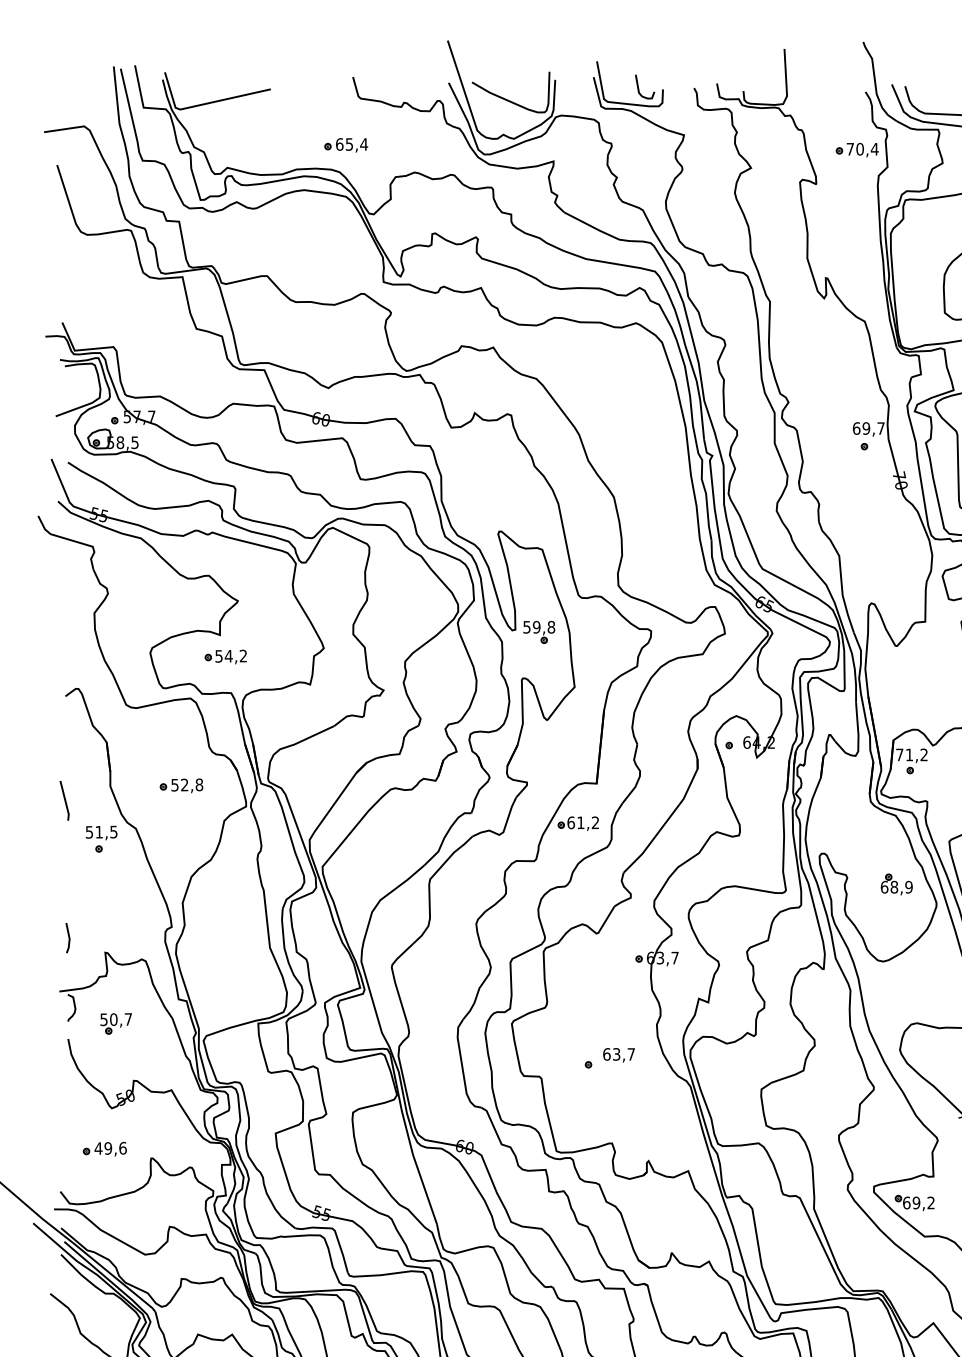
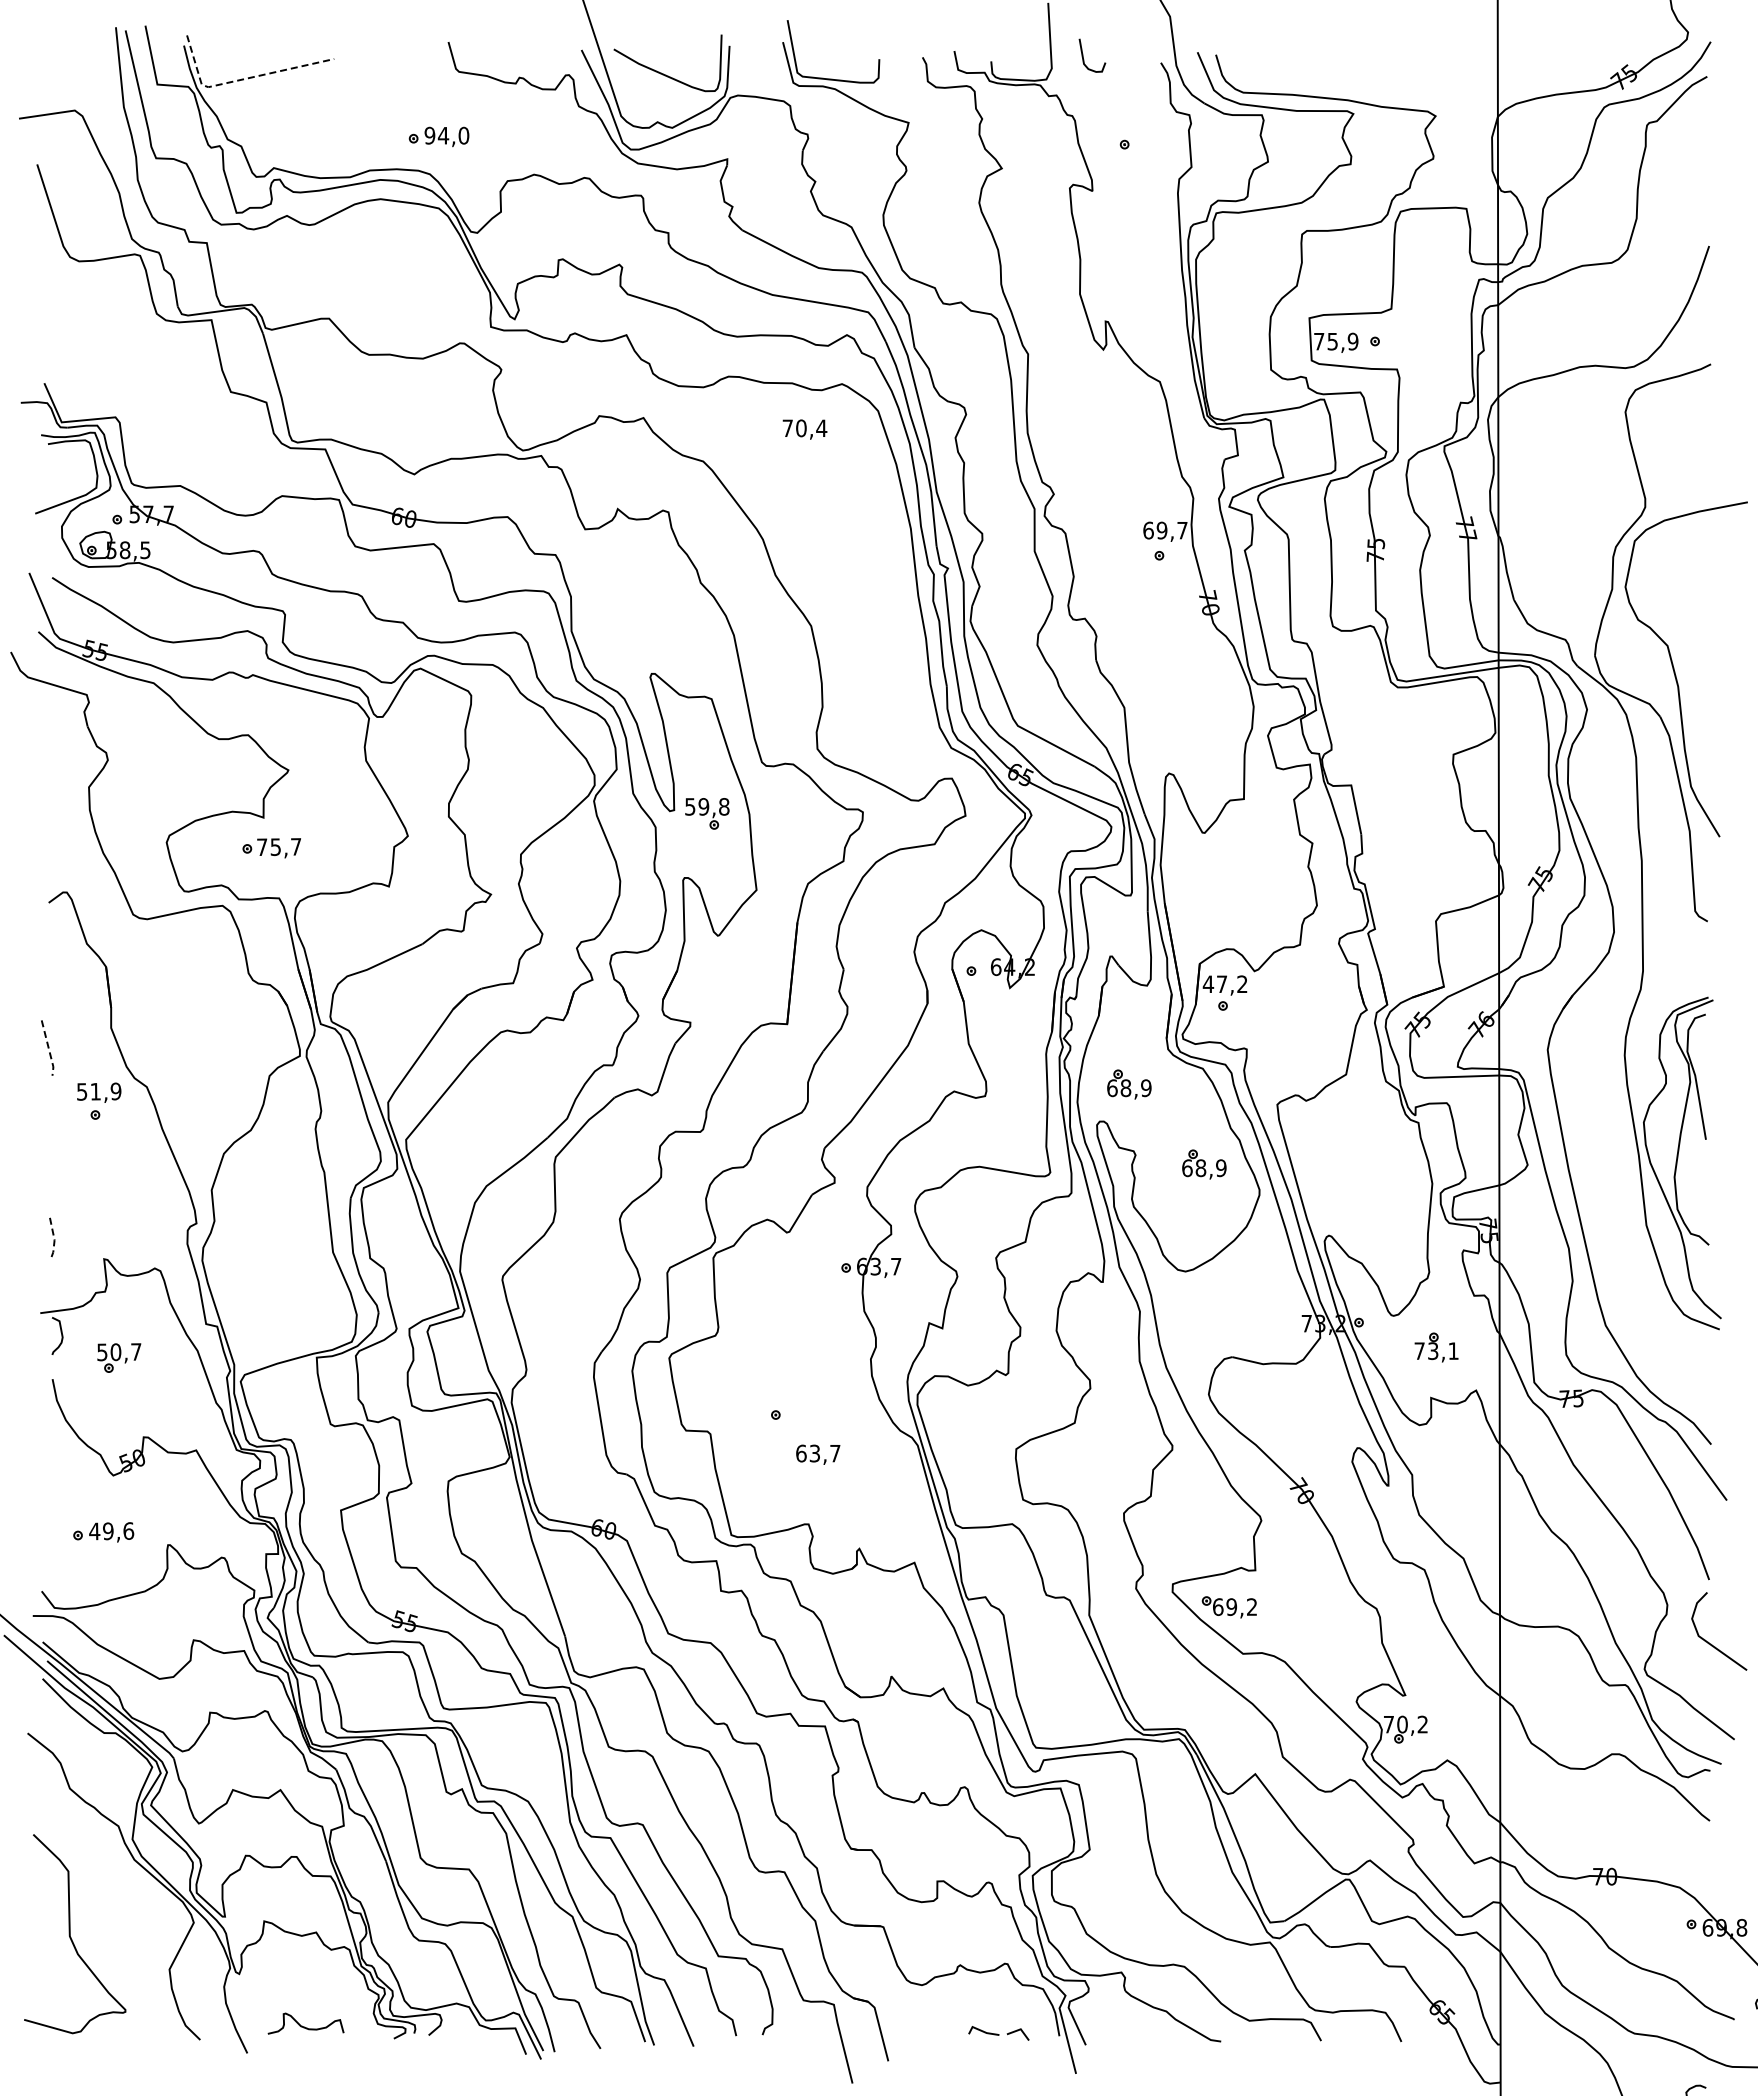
curve: (639, 89) -> (1084, 59), moved
line: (204, 104) -> (241, 79), solid -> dashed
text: (351, 144) -> (446, 135), 65,4 -> 94,0
text: (862, 150) -> (804, 429), moved
text: (231, 656) -> (279, 847), 54,2 -> 75,7
text: (904, 754) -> (1214, 983), 71,2 -> 47,2
part: (181, 786) -> (210, 1027), removed
line: (65, 801) -> (48, 1048), solid -> dashed
part: (578, 823) -> (761, 1079), removed
part: (842, 827) -> (1129, 1084), added
text: (113, 831) -> (115, 1090), 51,5 -> 51,9
line: (69, 939) -> (54, 1240), solid -> dashed
text: (619, 1055) -> (818, 1454), moved

